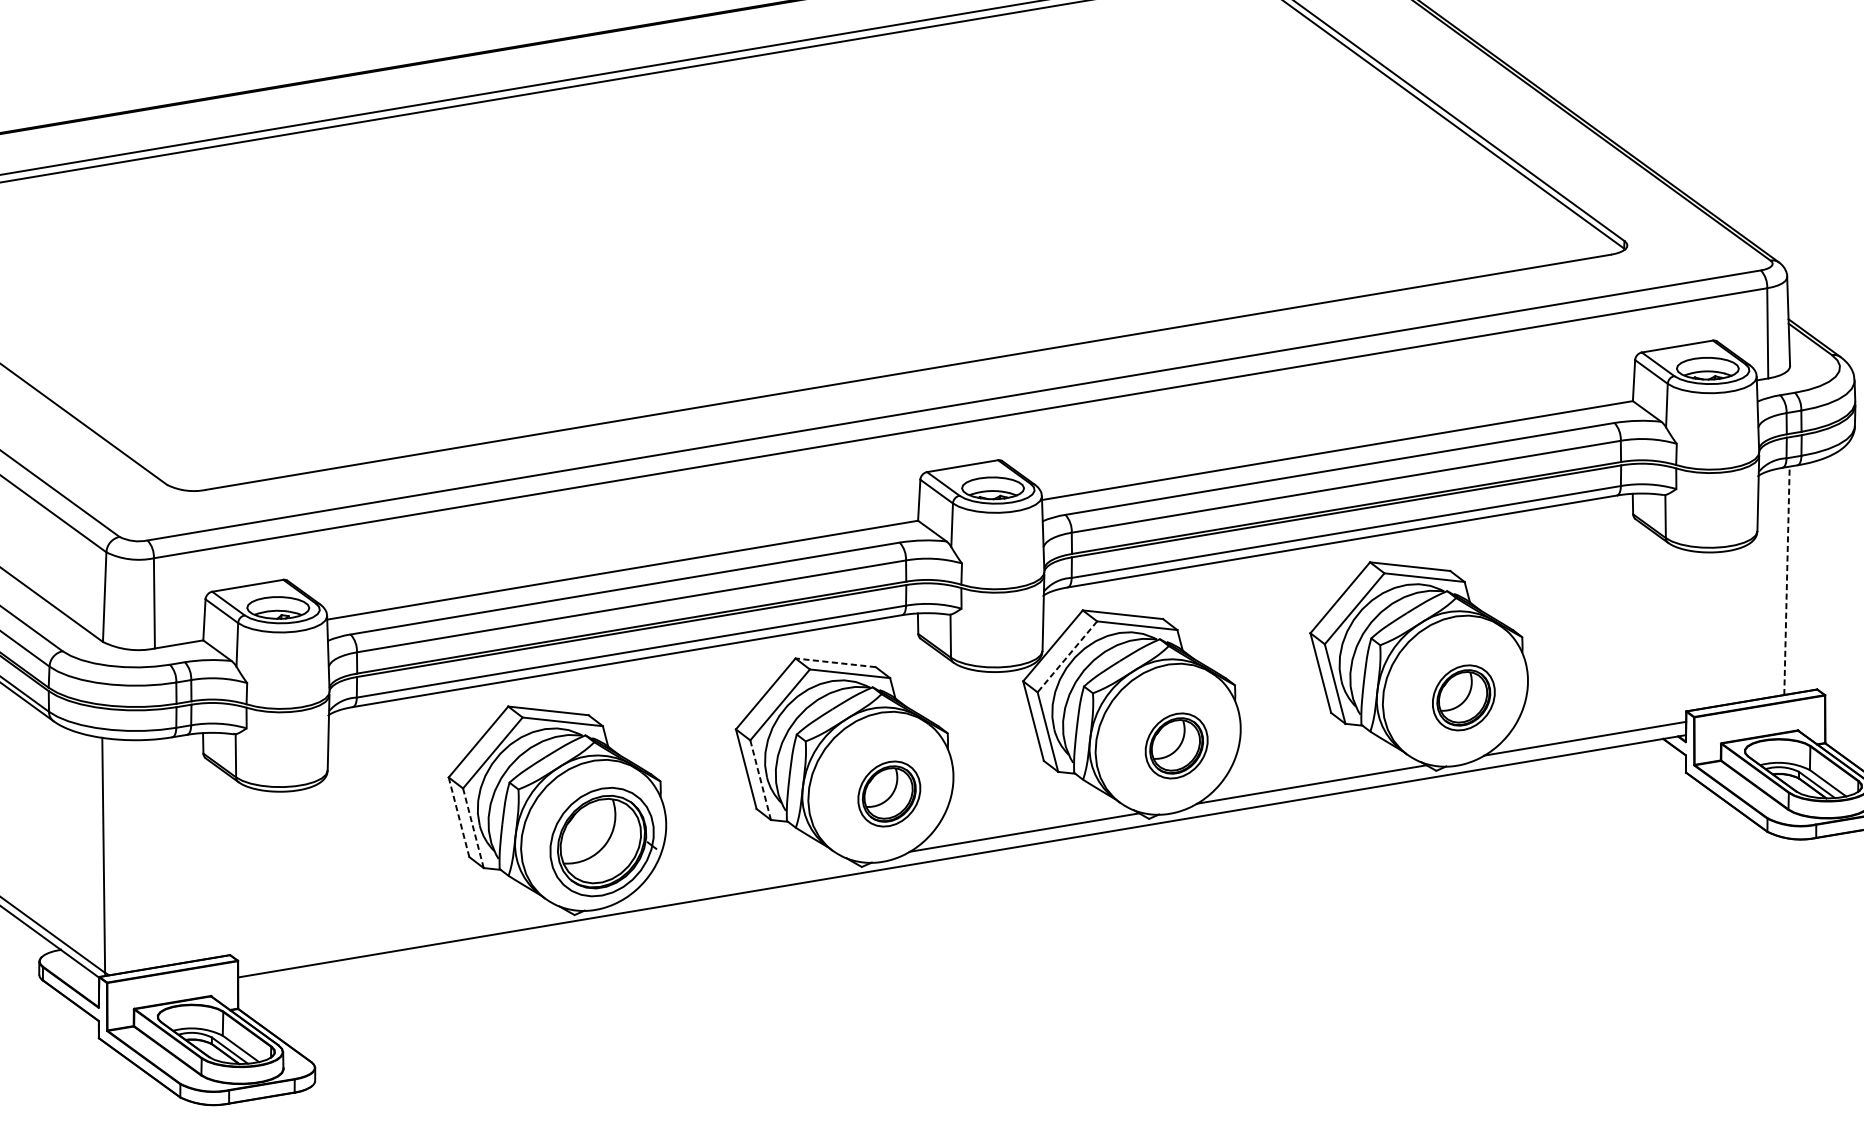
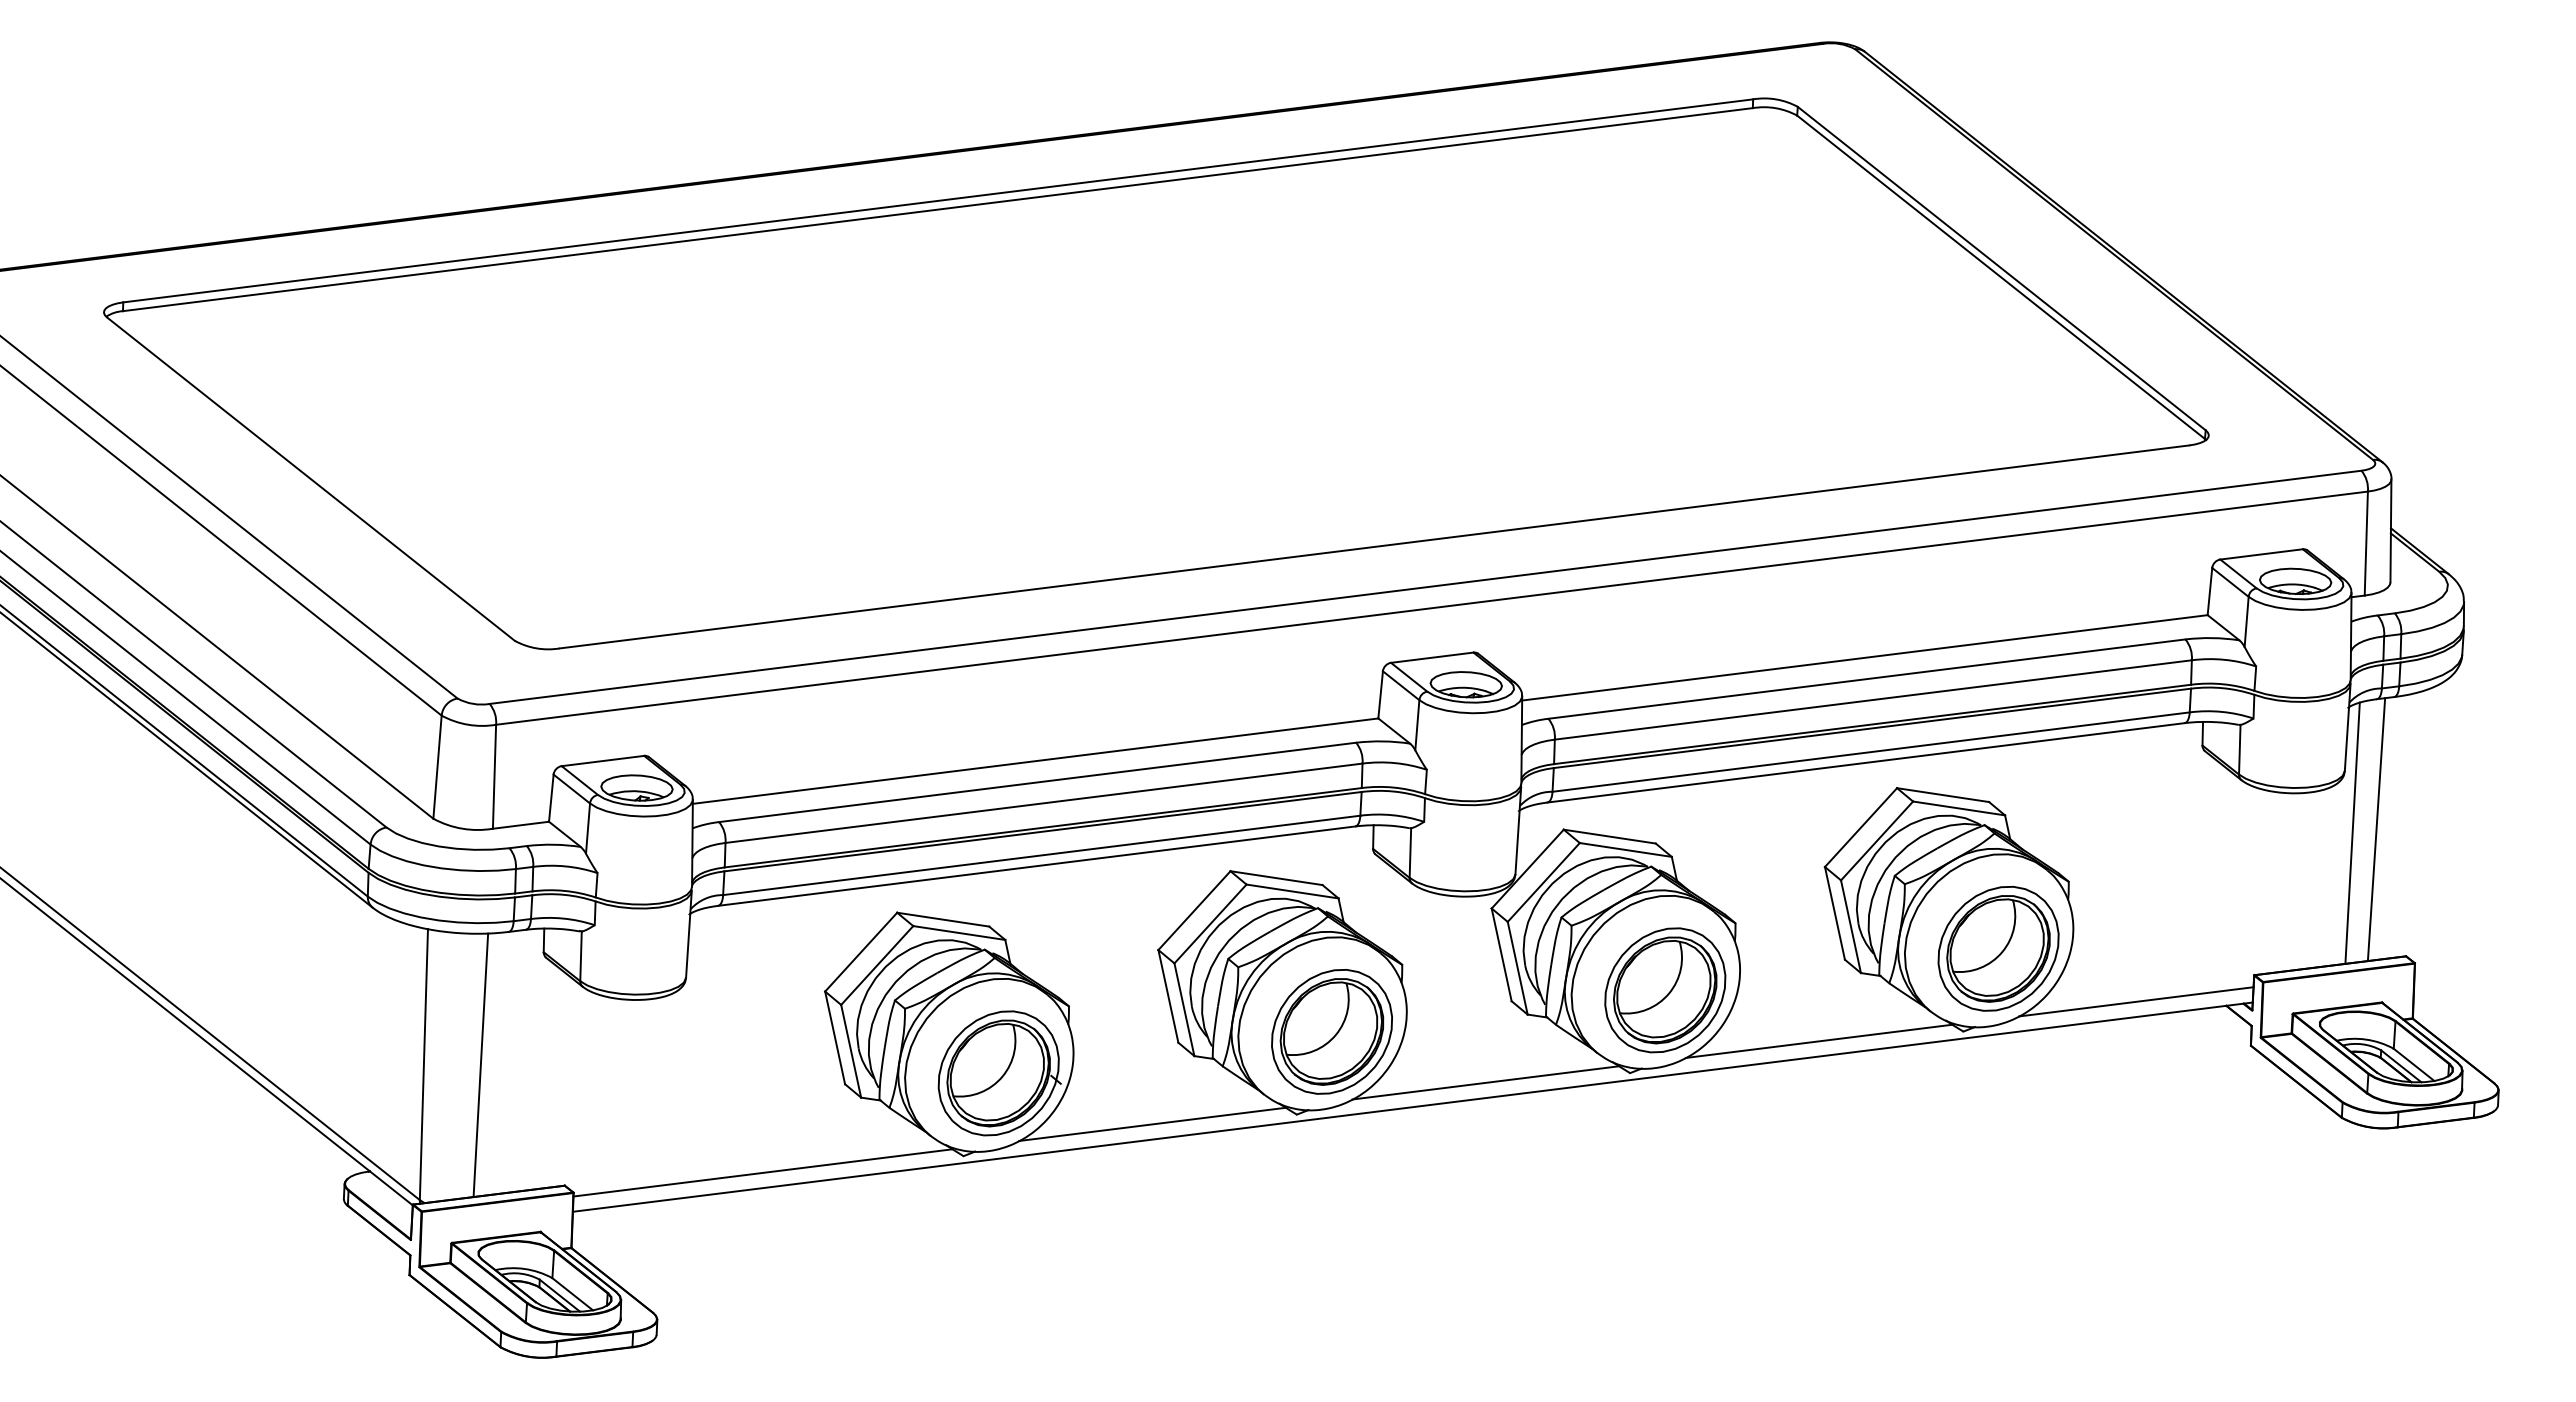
line: (1786, 580) -> (2376, 829), dashed -> solid
line: (1766, 584) -> (2352, 832), added
line: (1067, 656) -> (1543, 882), dashed -> solid
line: (835, 663) -> (1276, 878), dashed -> solid
part: (1463, 697) -> (1998, 948), size x1.67
part: (1176, 746) -> (1665, 990), size x1.67
line: (760, 780) -> (1184, 1010), dashed -> solid
part: (888, 793) -> (1331, 1031), size x1.67
line: (459, 817) -> (835, 1038), dashed -> solid
line: (473, 828) -> (851, 1051), dashed -> solid
line: (152, 854) -> (480, 1065), added
line: (737, 879) -> (1152, 1123), added
line: (400, 936) -> (762, 1172), added

